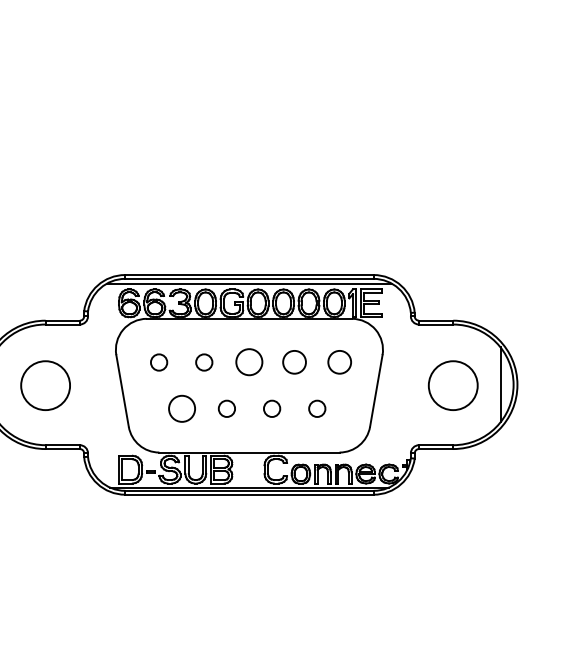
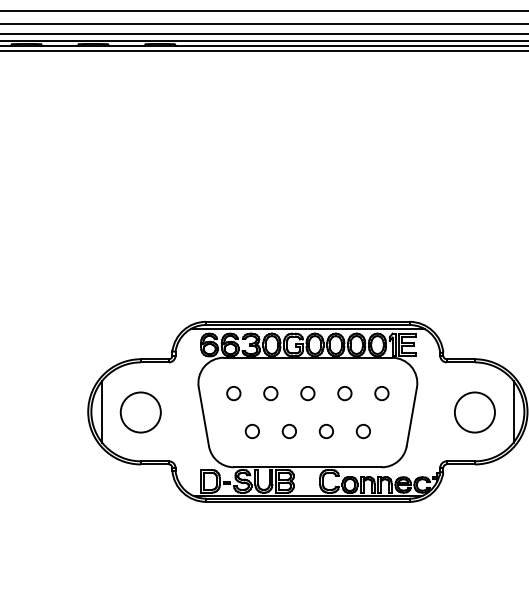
circle: (248, 362) -> (307, 393), size x0.62
circle: (294, 362) -> (344, 393), size x0.71
circle: (339, 362) -> (381, 393), size x0.71
circle: (180, 408) -> (251, 431), size x0.62

